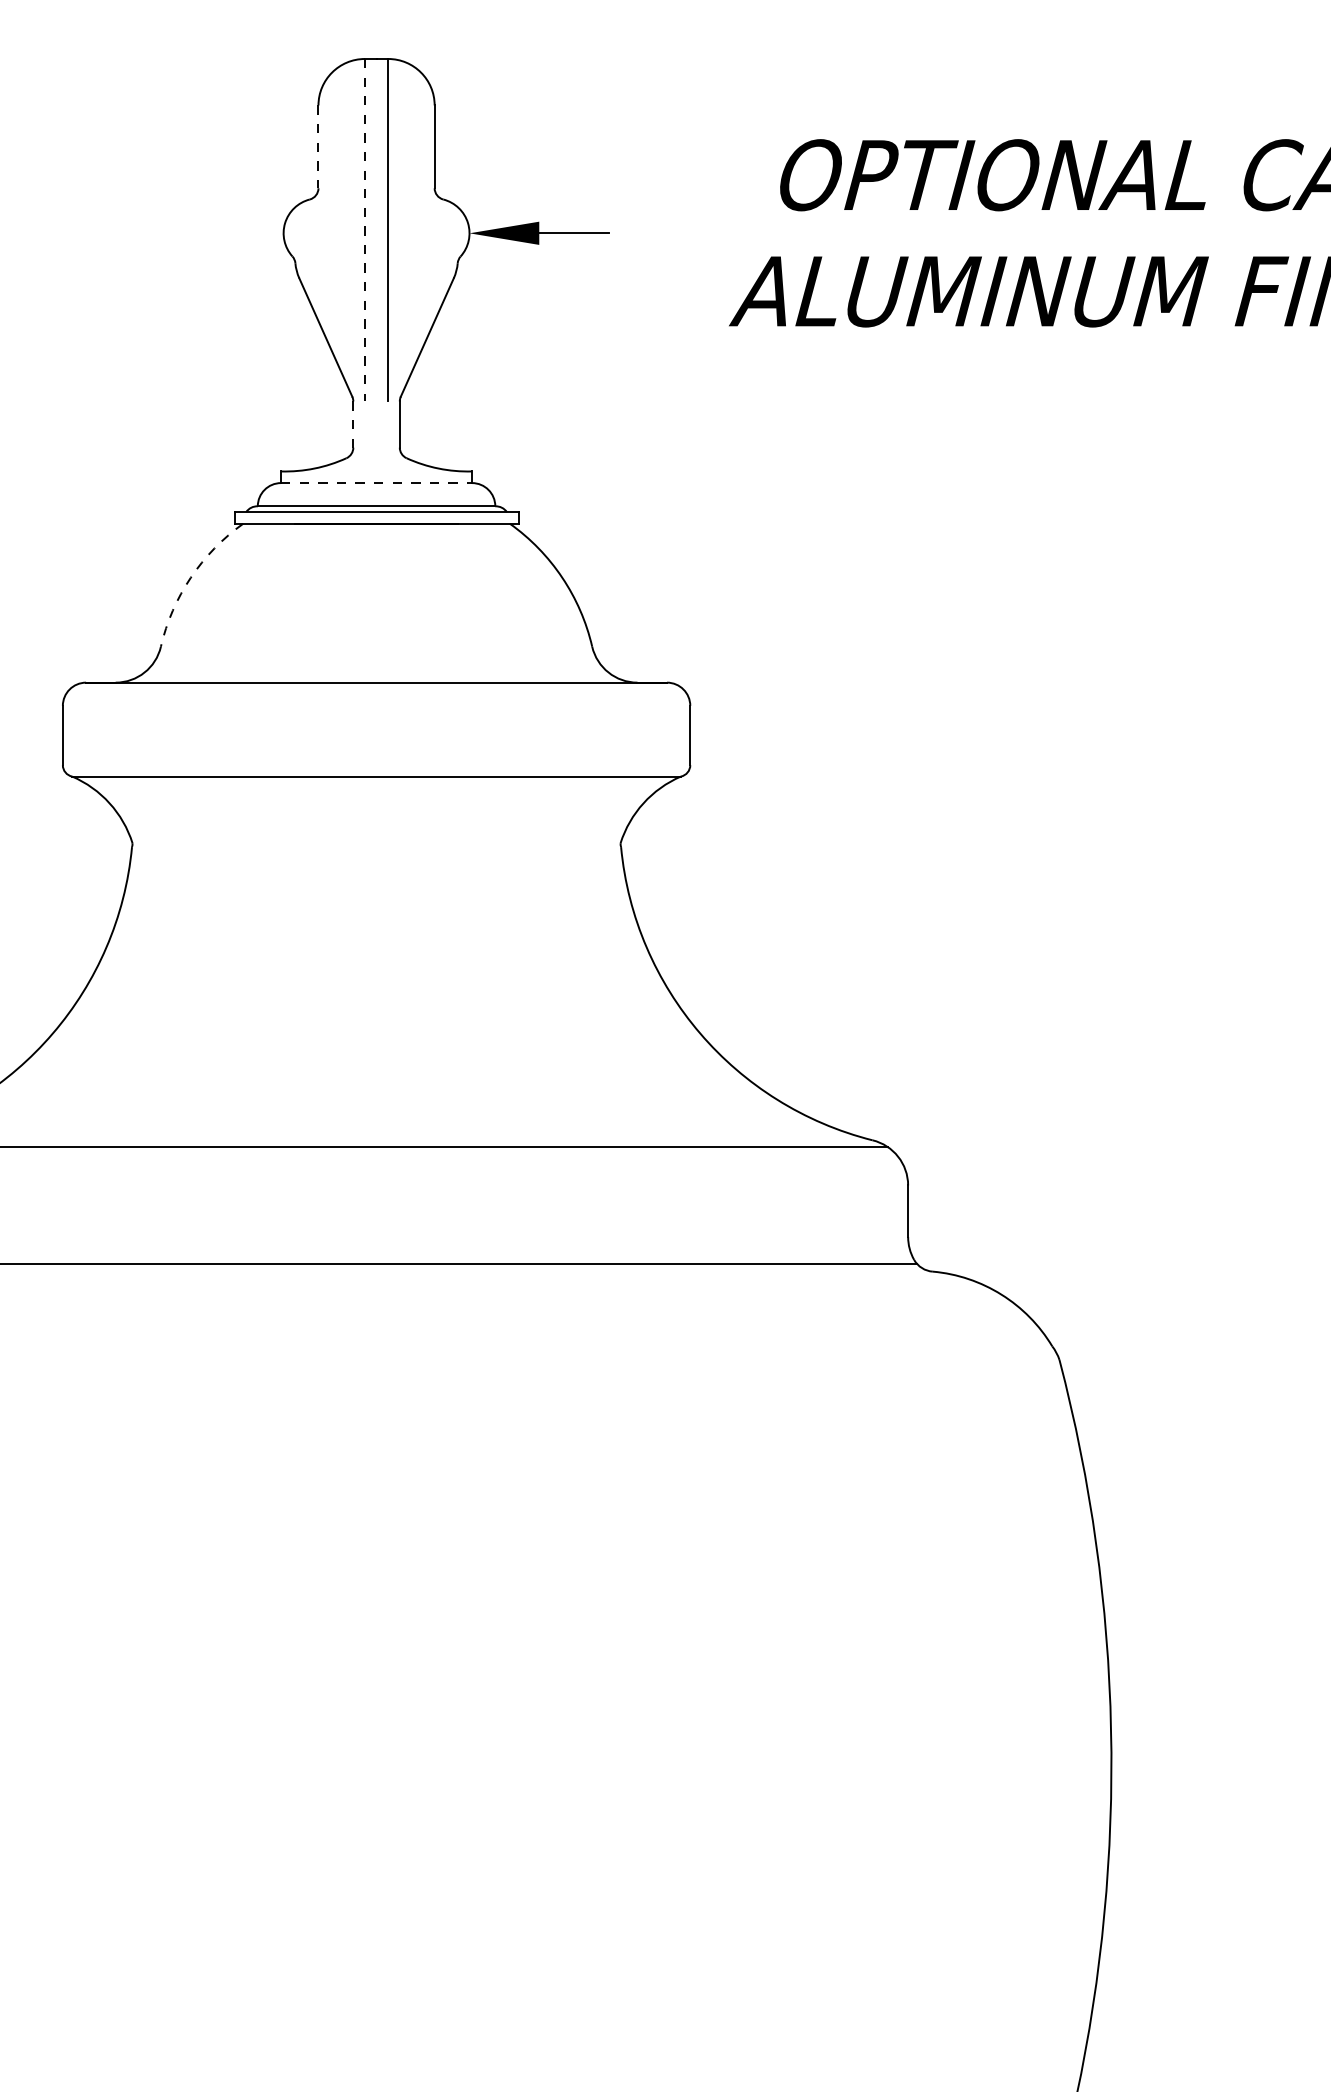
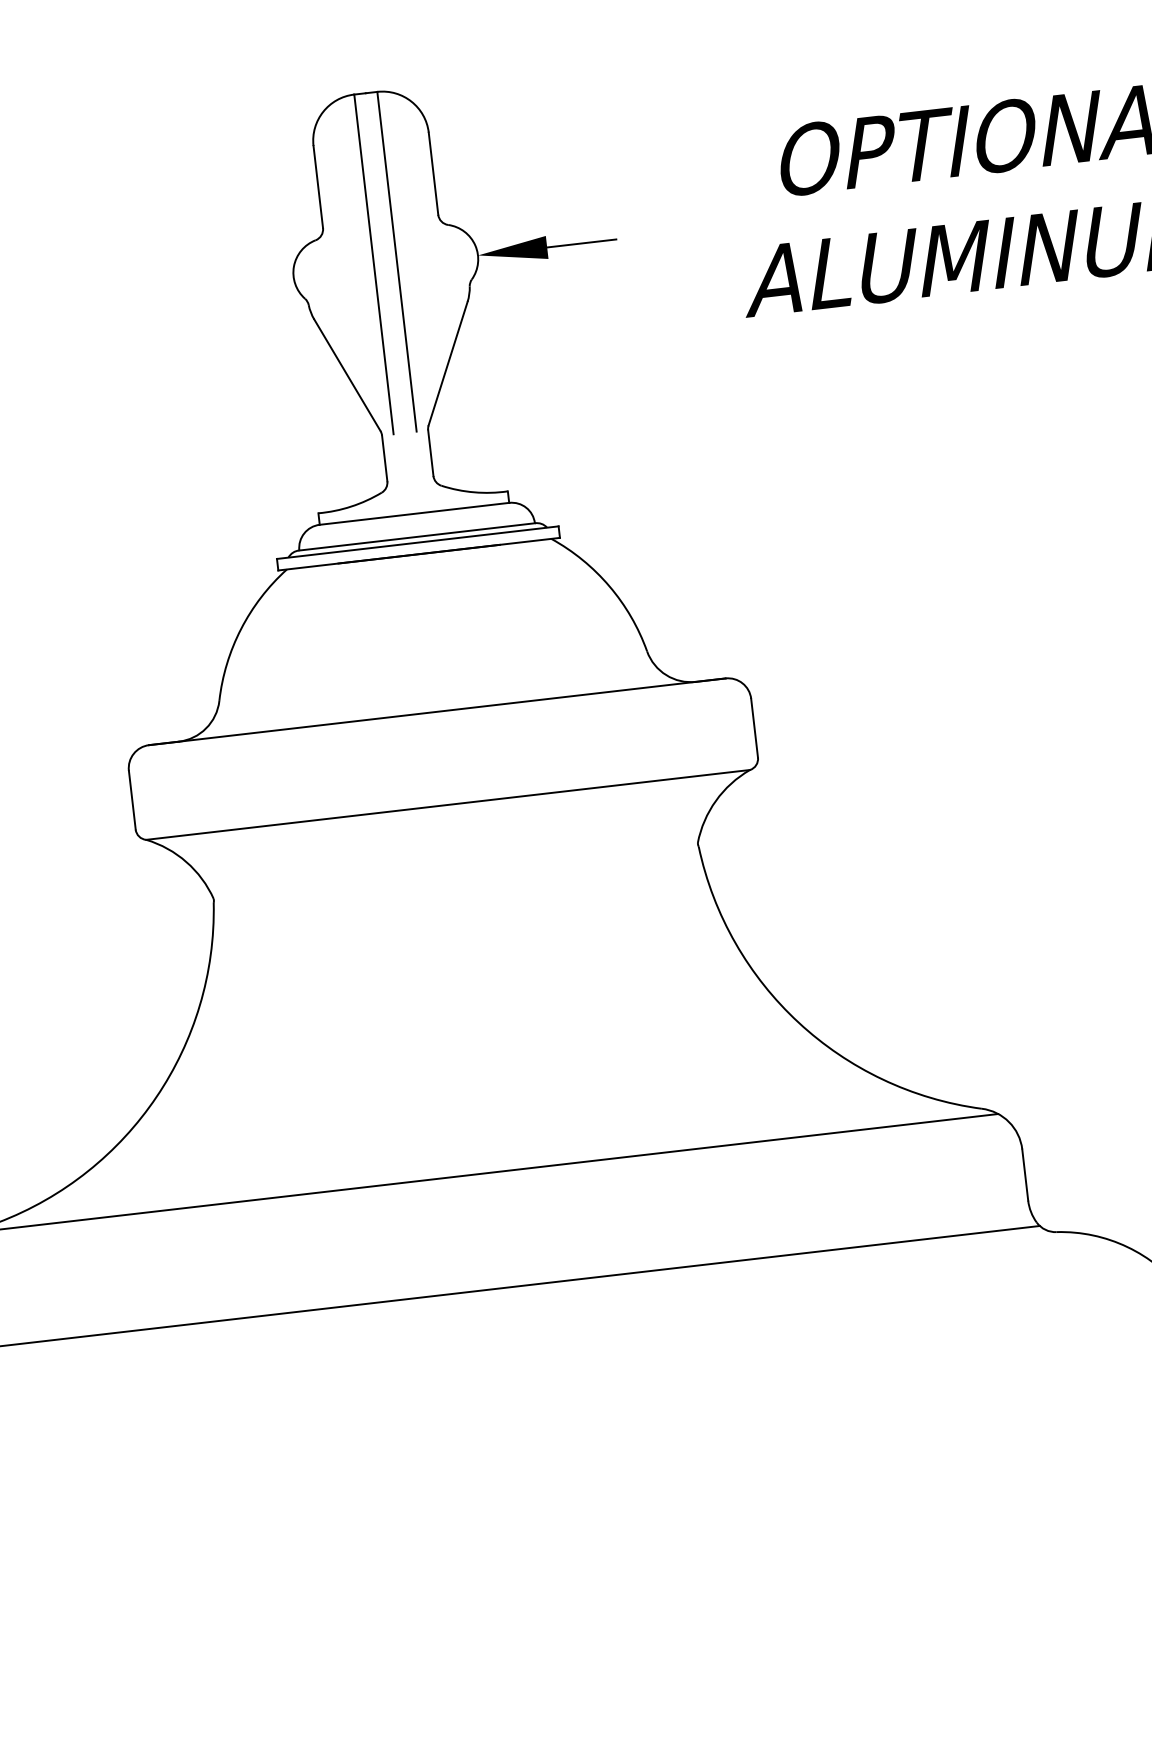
line: (318, 147) -> (318, 187), dashed -> solid
line: (364, 230) -> (373, 264), dashed -> solid
line: (353, 425) -> (384, 459), dashed -> solid
line: (376, 483) -> (414, 514), dashed -> solid
arc: (190, 577) -> (240, 628), dashed -> solid

